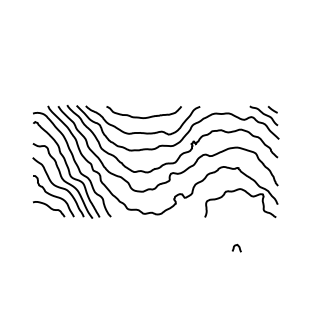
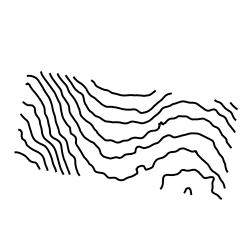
curve: (235, 246) -> (187, 189), moved

